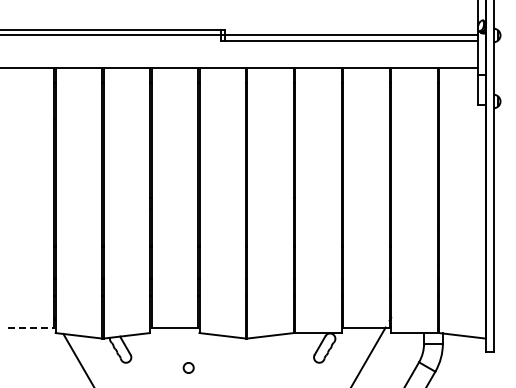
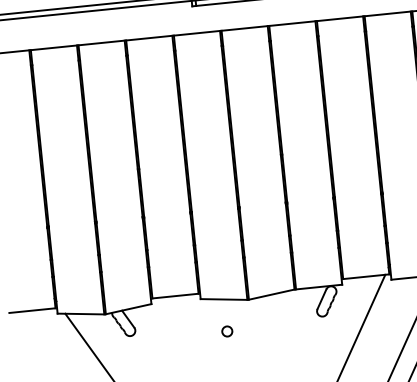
line: (31, 327) -> (32, 310), dashed -> solid
circle: (188, 367) -> (227, 331), moved

